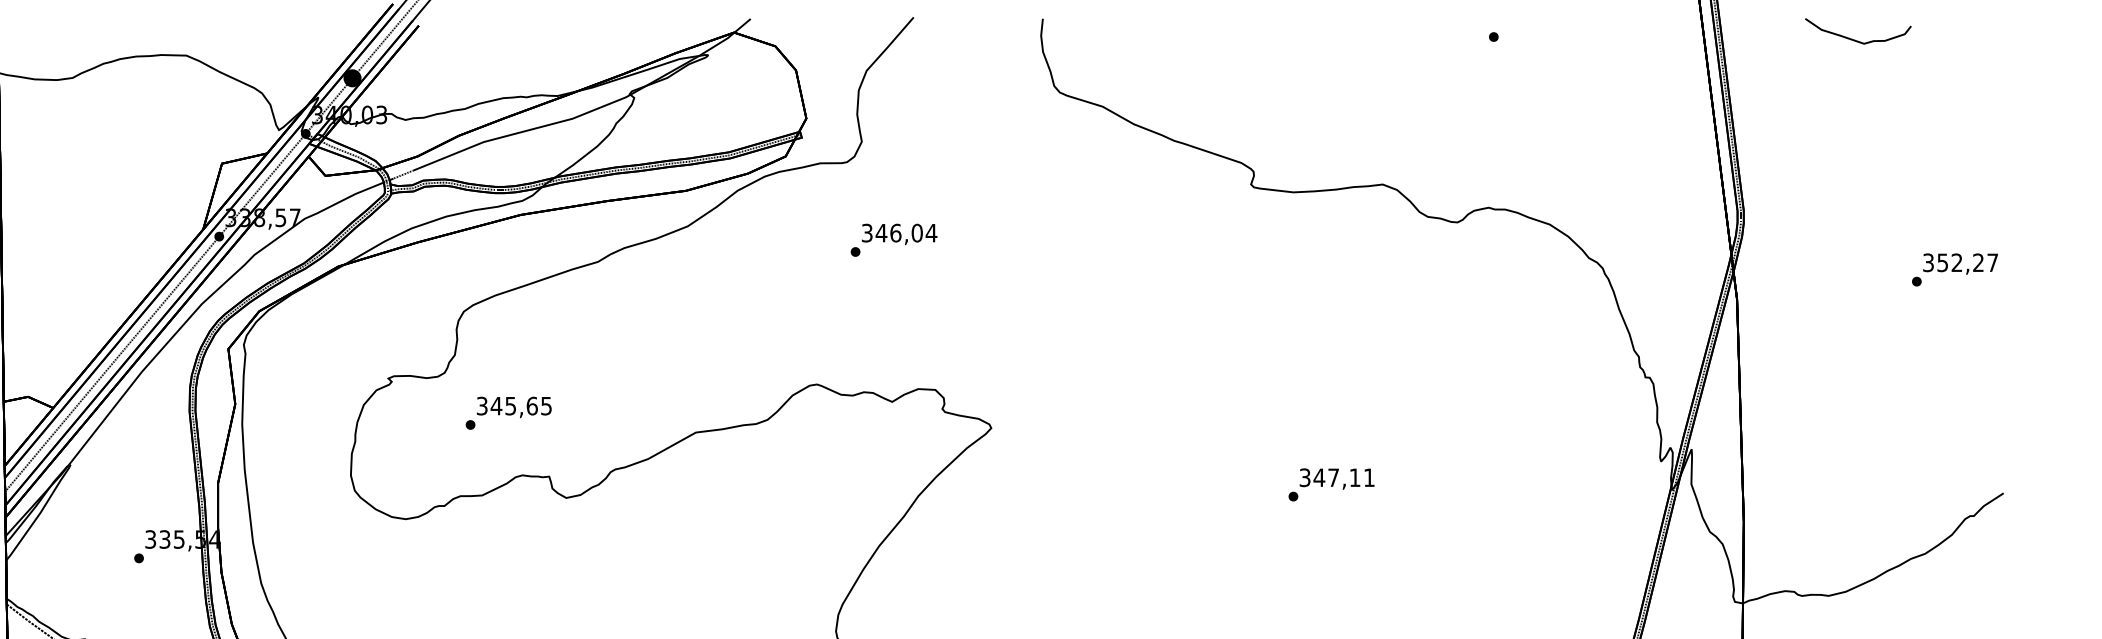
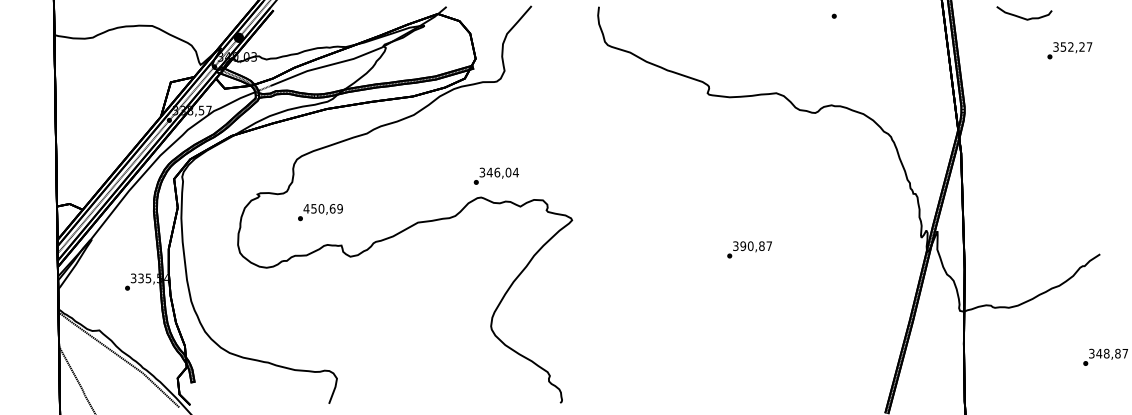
text: (892, 238) -> (495, 175), moved
text: (1954, 269) -> (1069, 50), moved
text: (512, 405) -> (322, 208), 345,65 -> 450,69
text: (1342, 478) -> (755, 246), 347,11 -> 390,87

